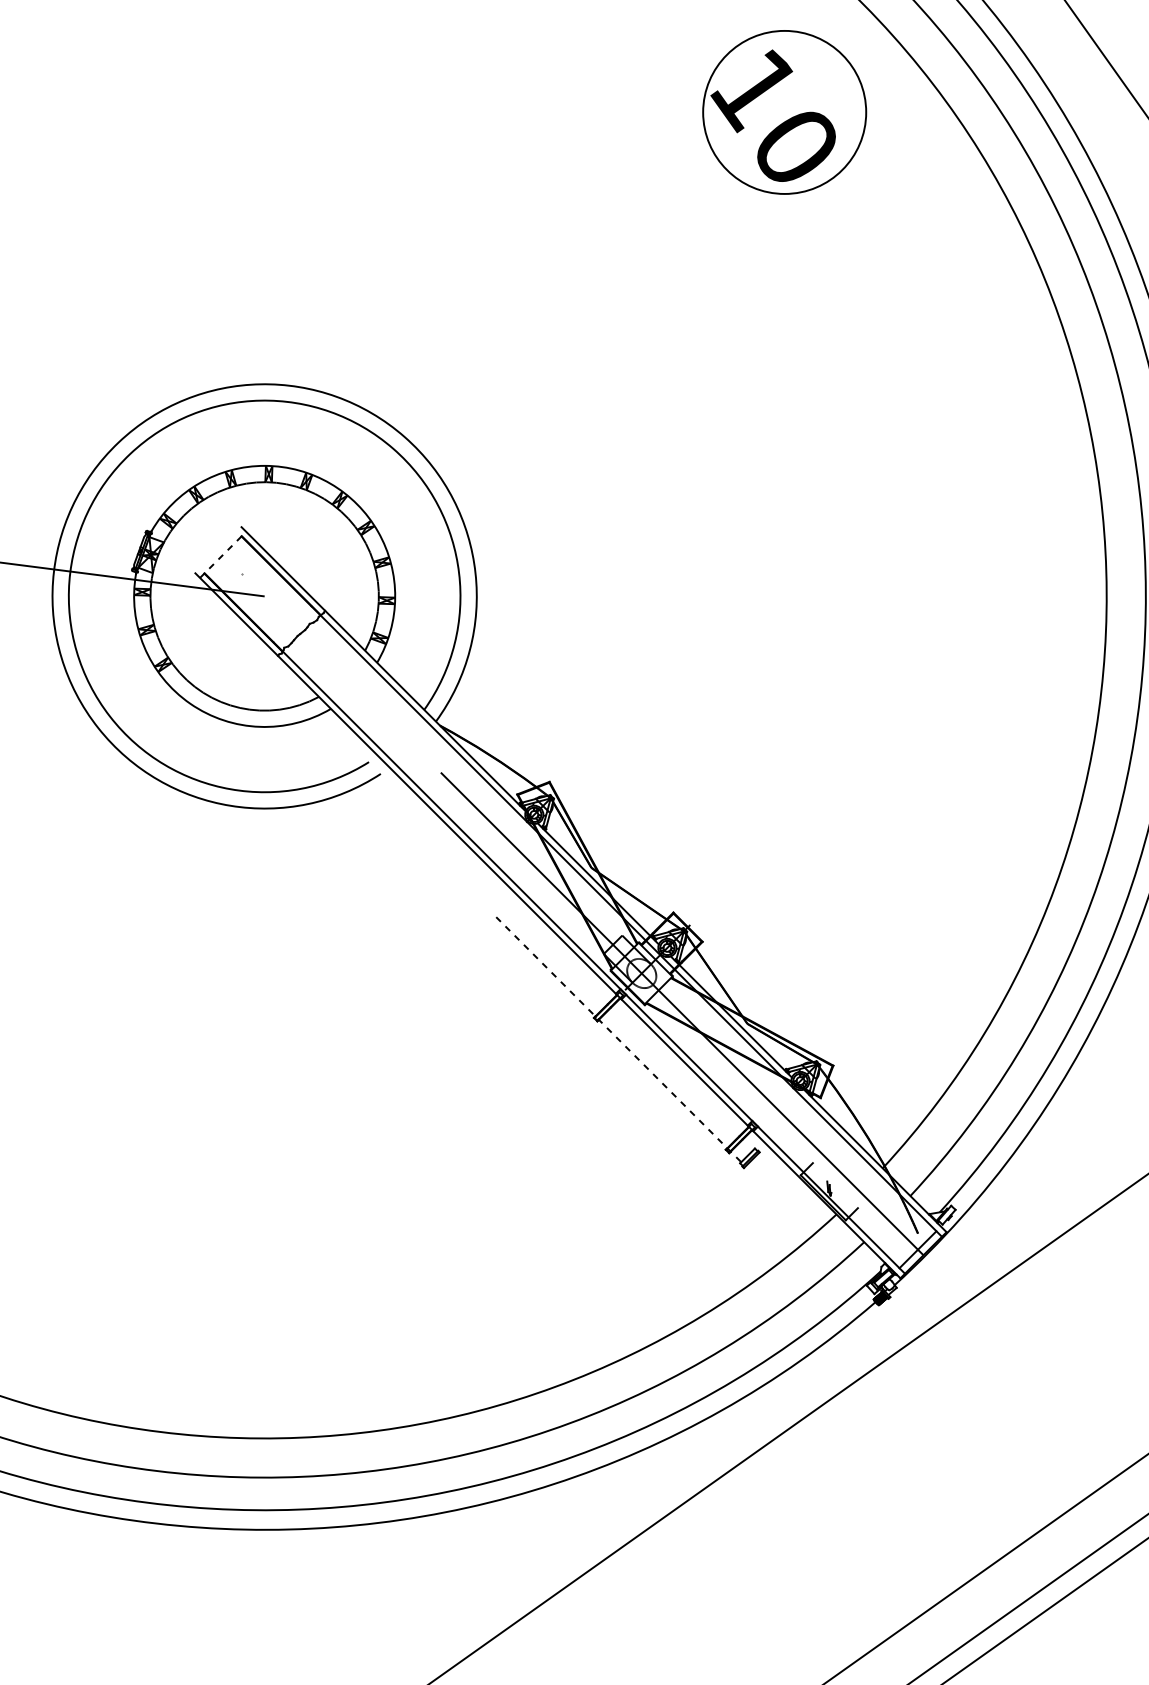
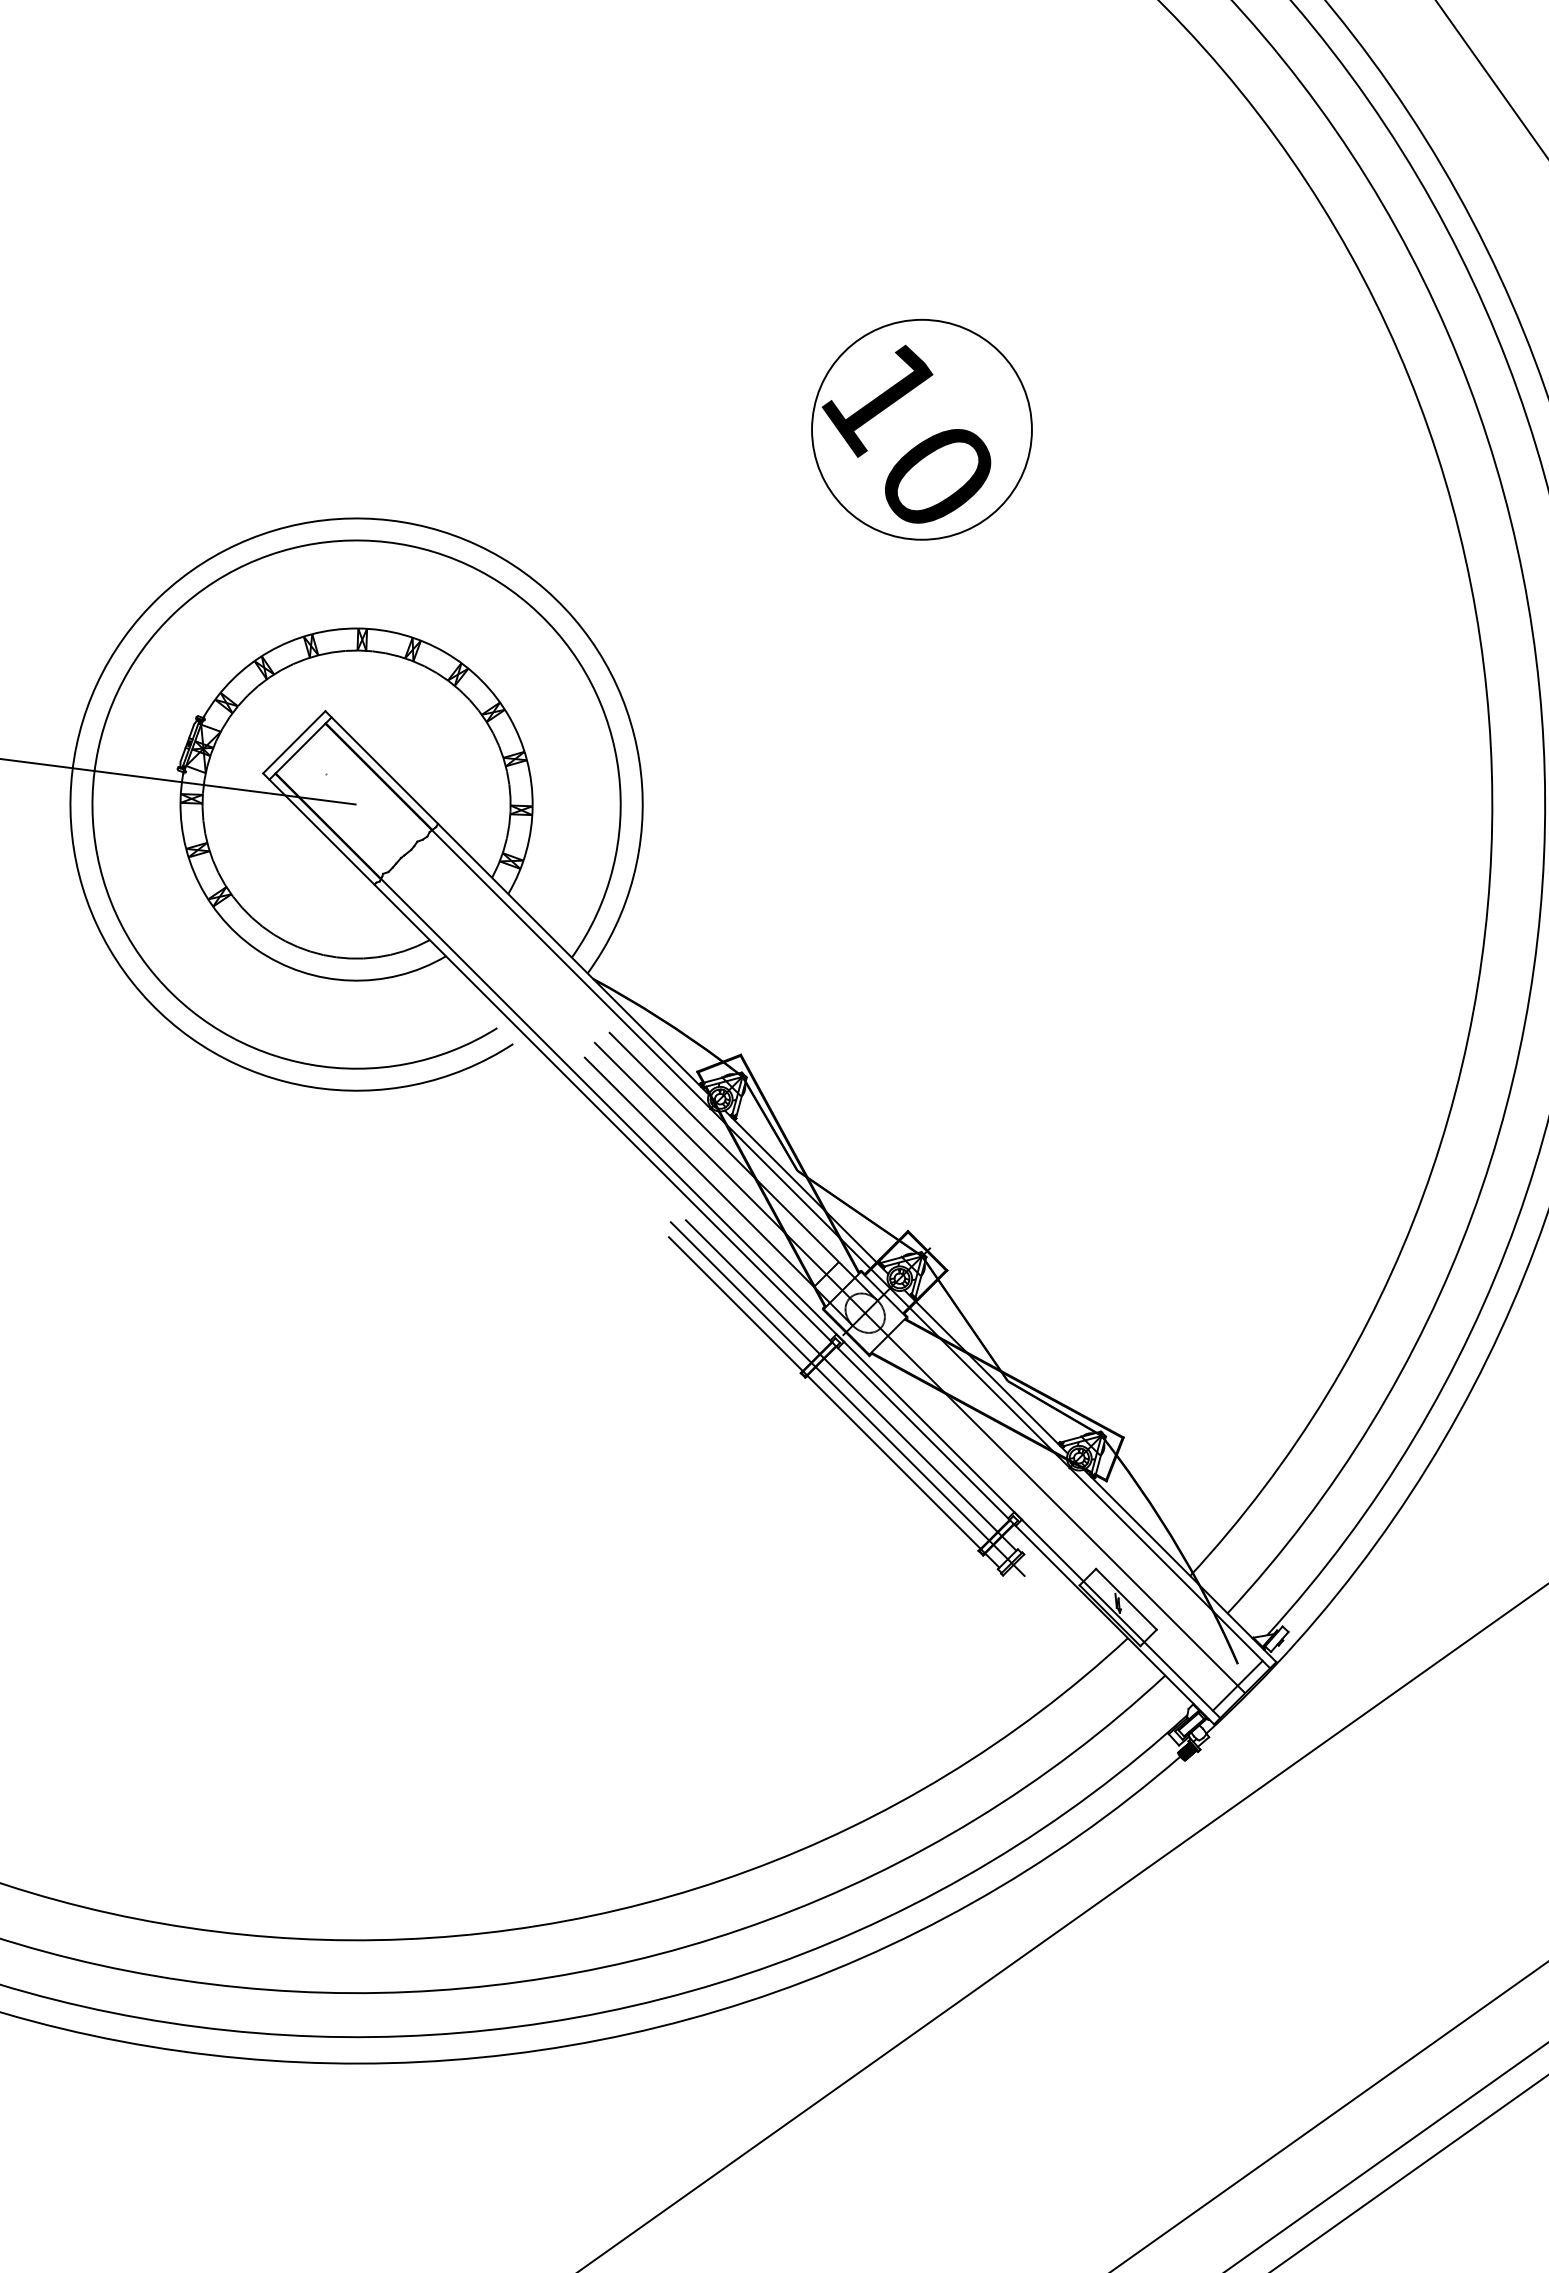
part: (784, 112) -> (921, 429), moved
line: (218, 550) -> (294, 742), added
line: (223, 554) -> (300, 748), dashed -> solid
line: (536, 850) -> (723, 1147), added
line: (518, 868) -> (699, 1171), added
line: (630, 1027) -> (850, 1385), added
line: (628, 1036) -> (847, 1398), added
line: (618, 1039) -> (834, 1402), dashed -> solid
line: (835, 1185) -> (1126, 1598), added

